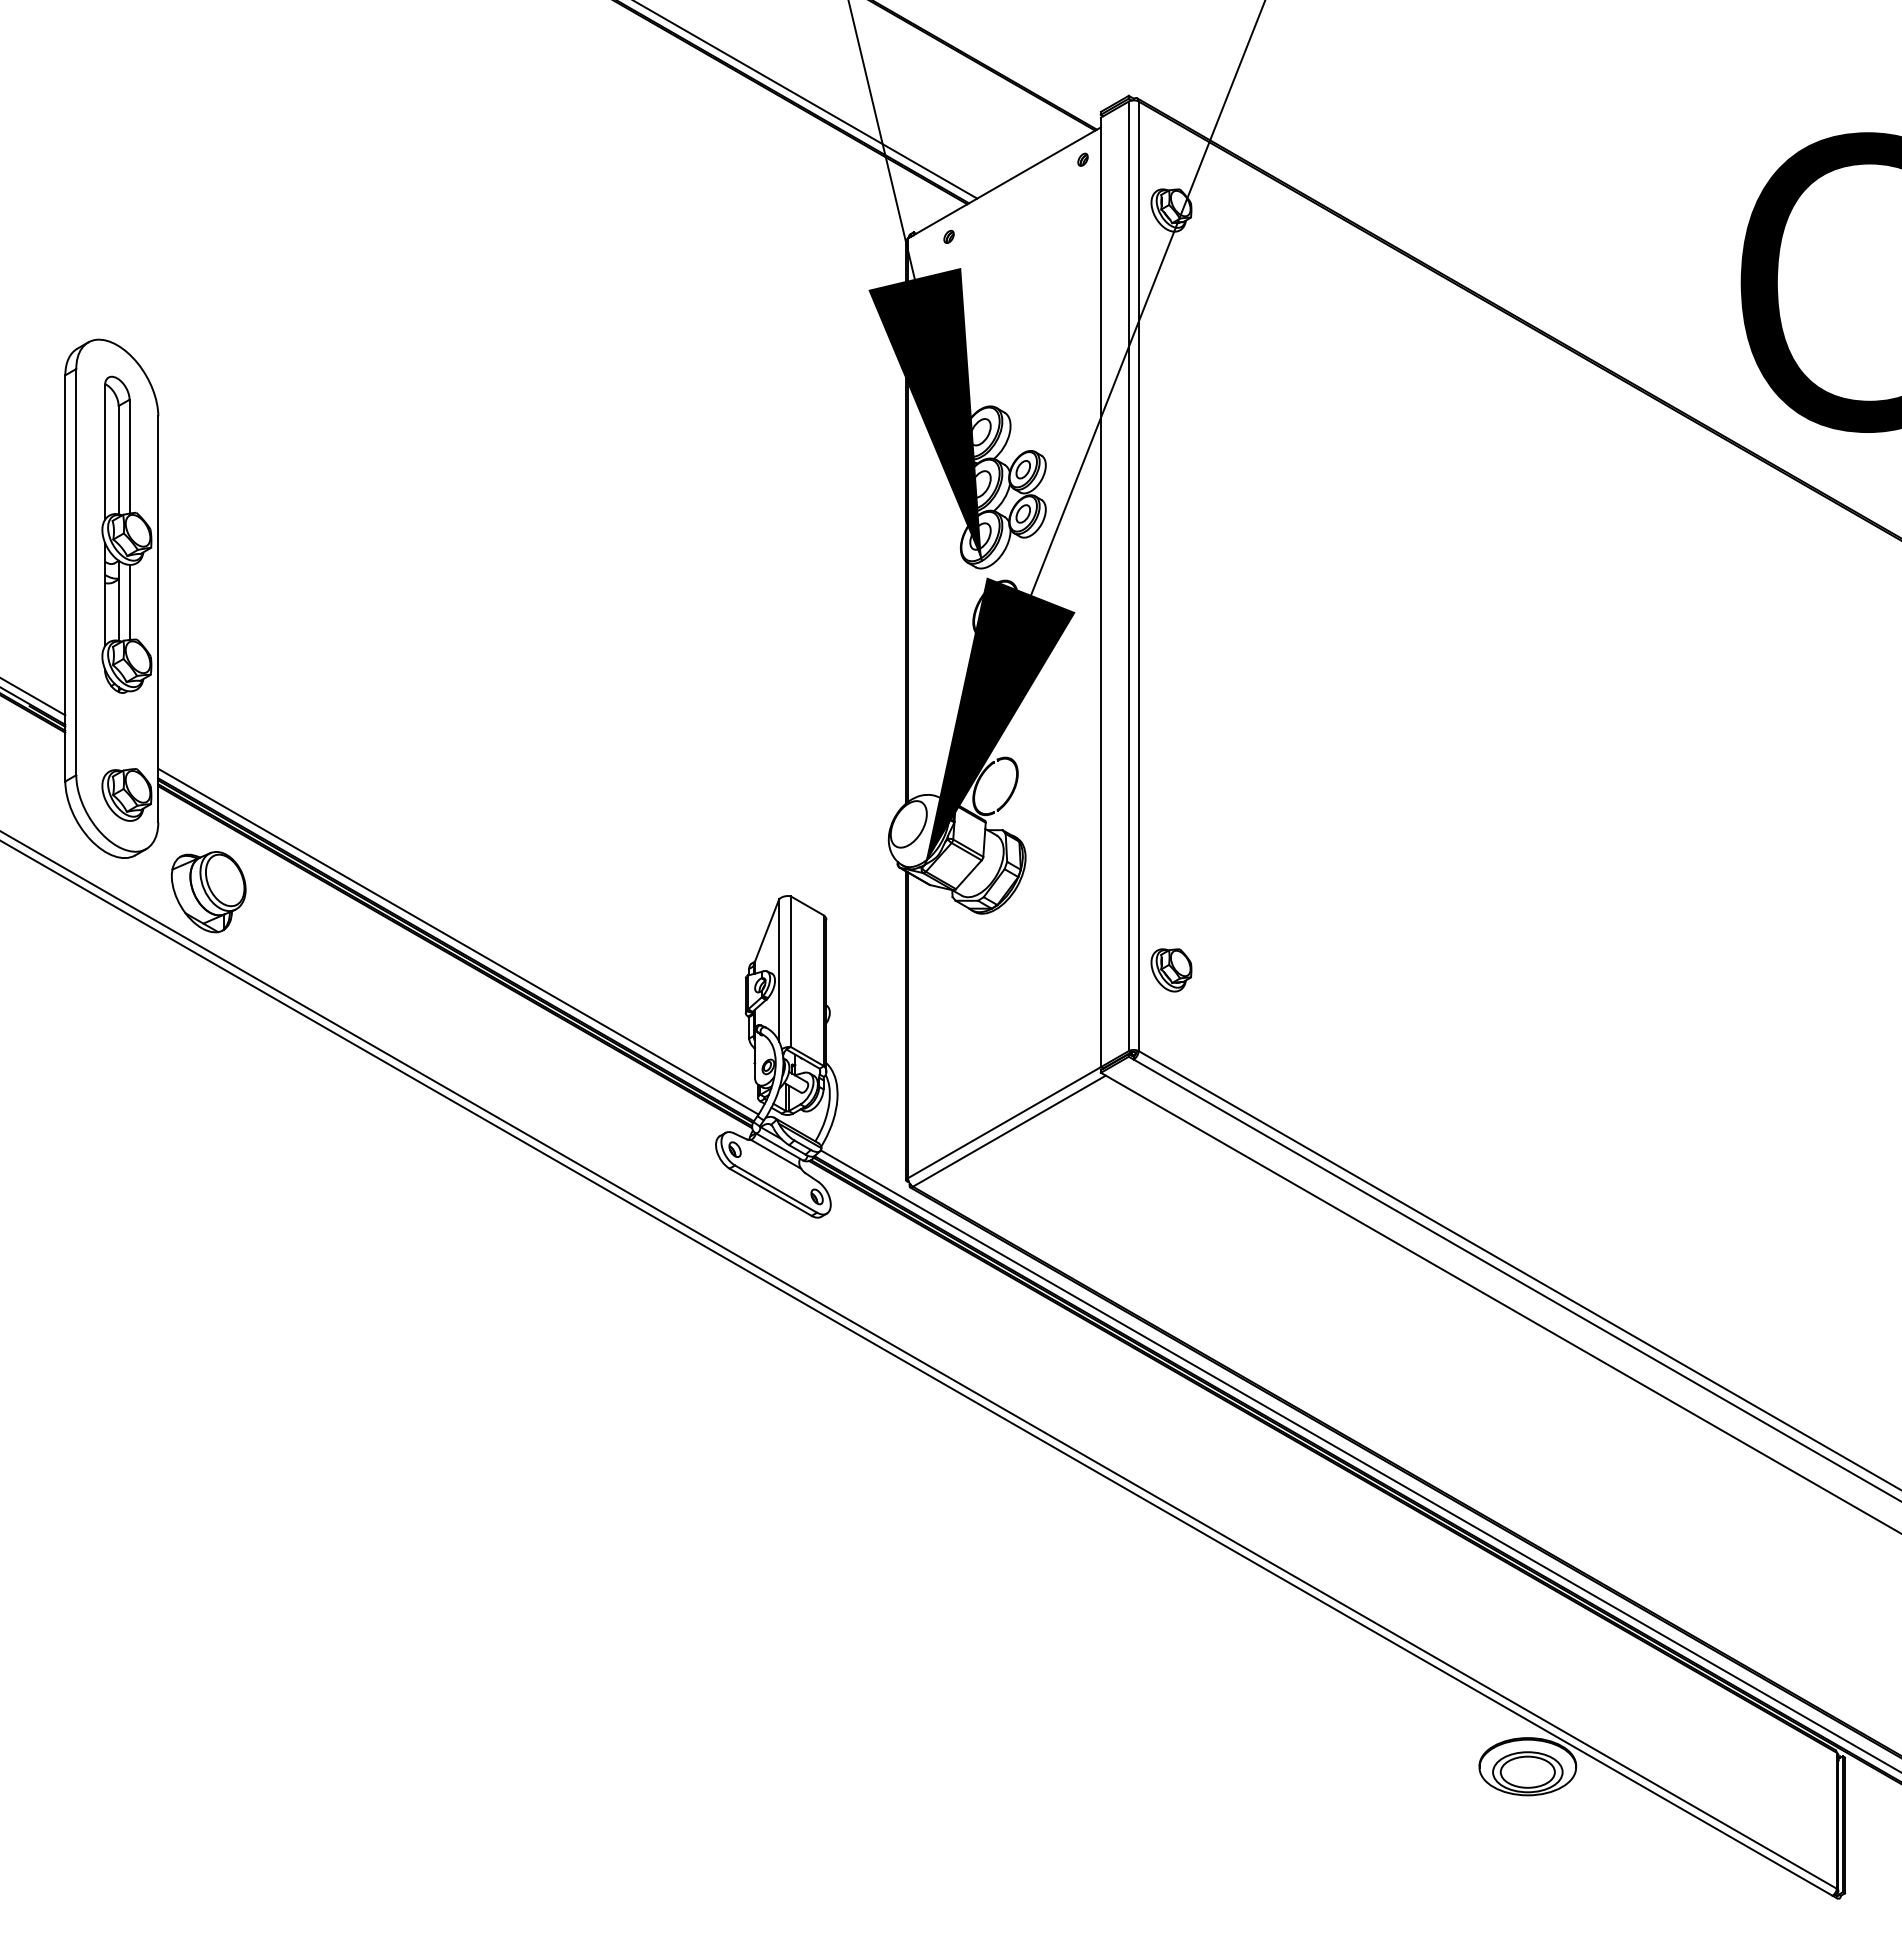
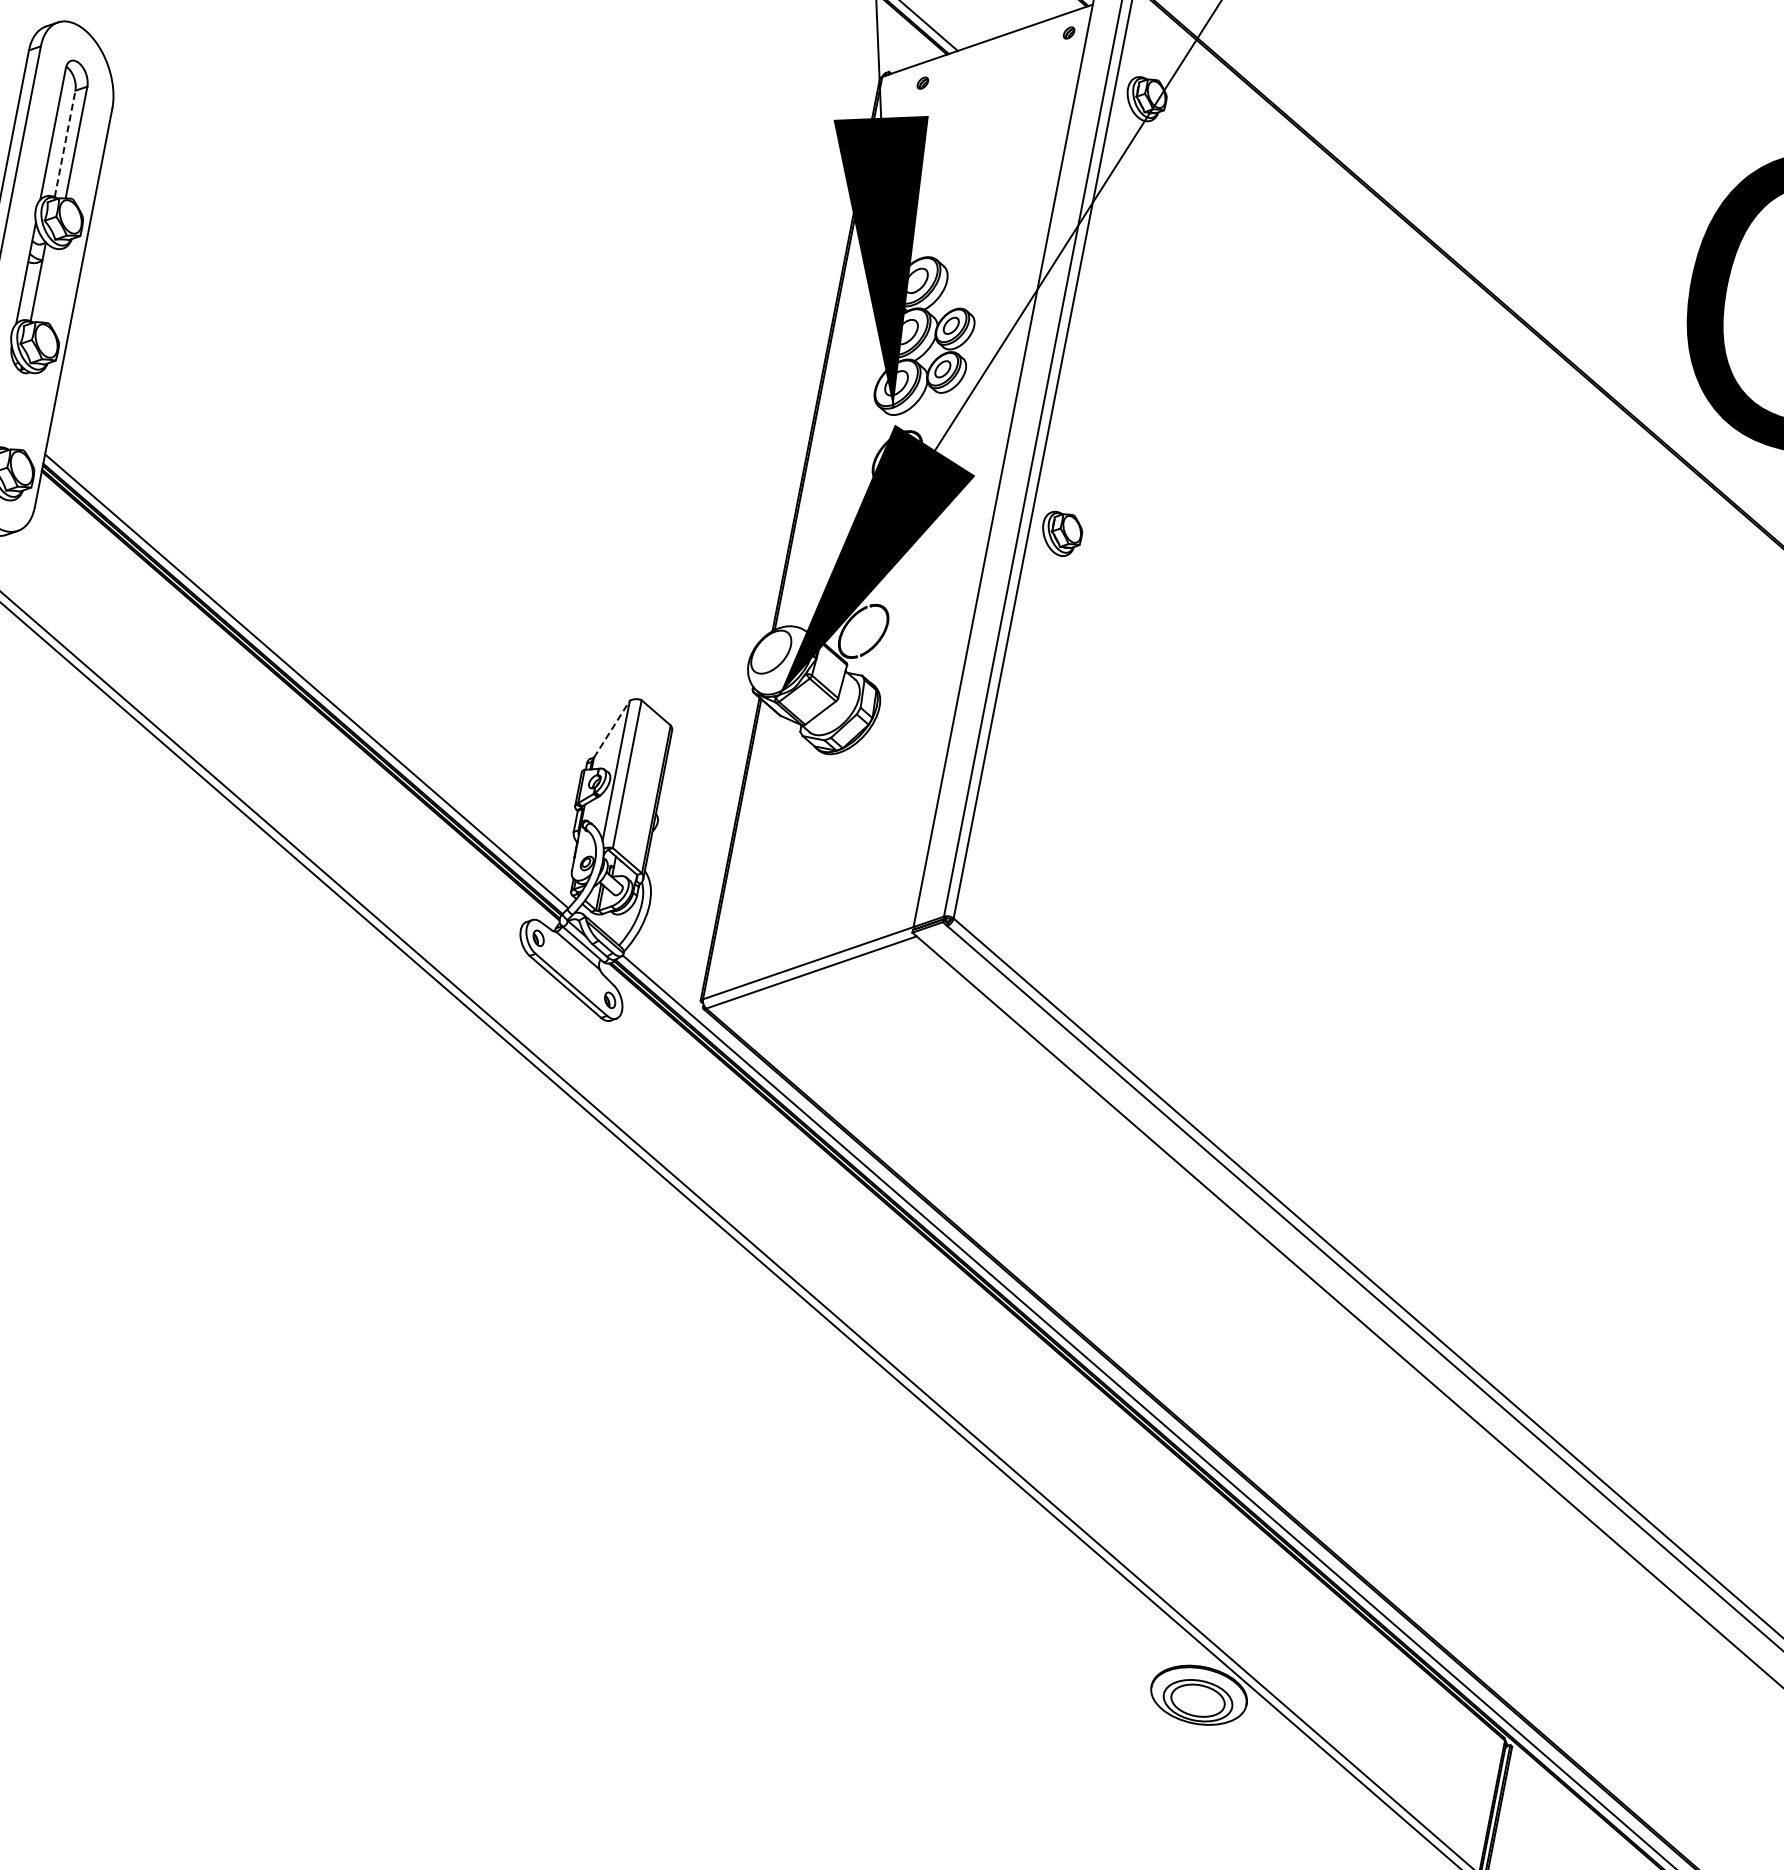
line: (118, 459) -> (65, 143), solid -> dashed
line: (129, 601) -> (48, 284), removed
part: (208, 892) -> (70, 585), removed
line: (767, 930) -> (612, 729), solid -> dashed
part: (1171, 970) -> (1061, 534), moved

